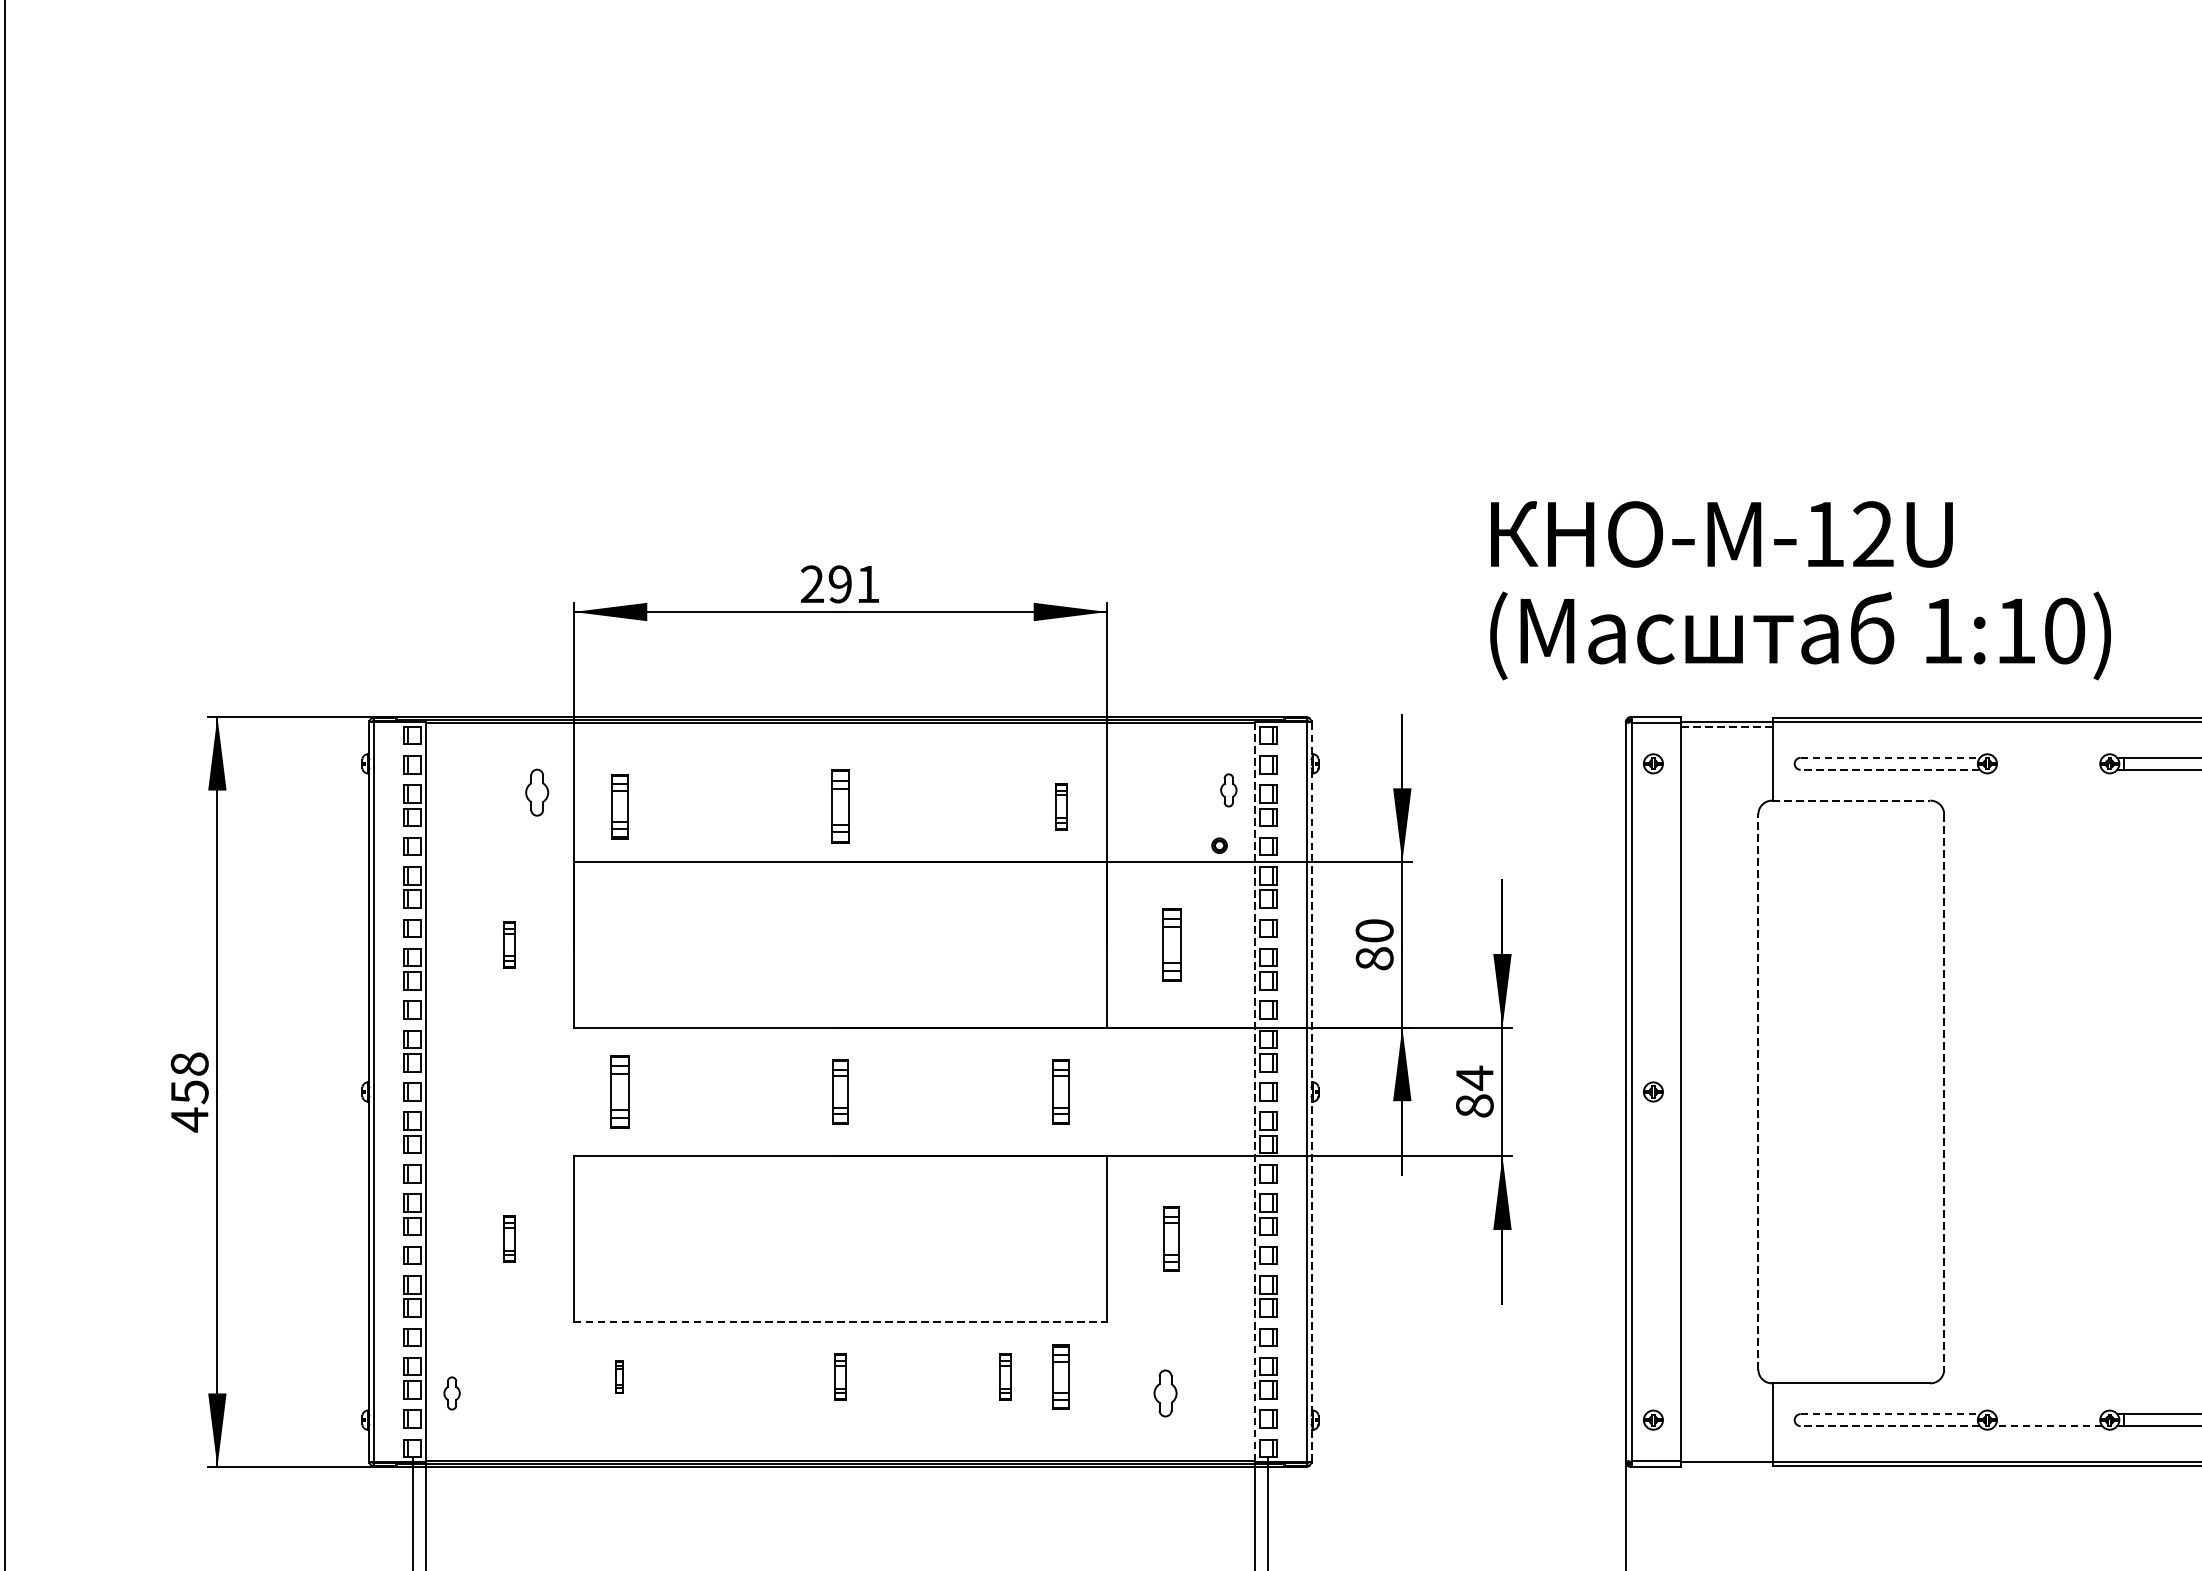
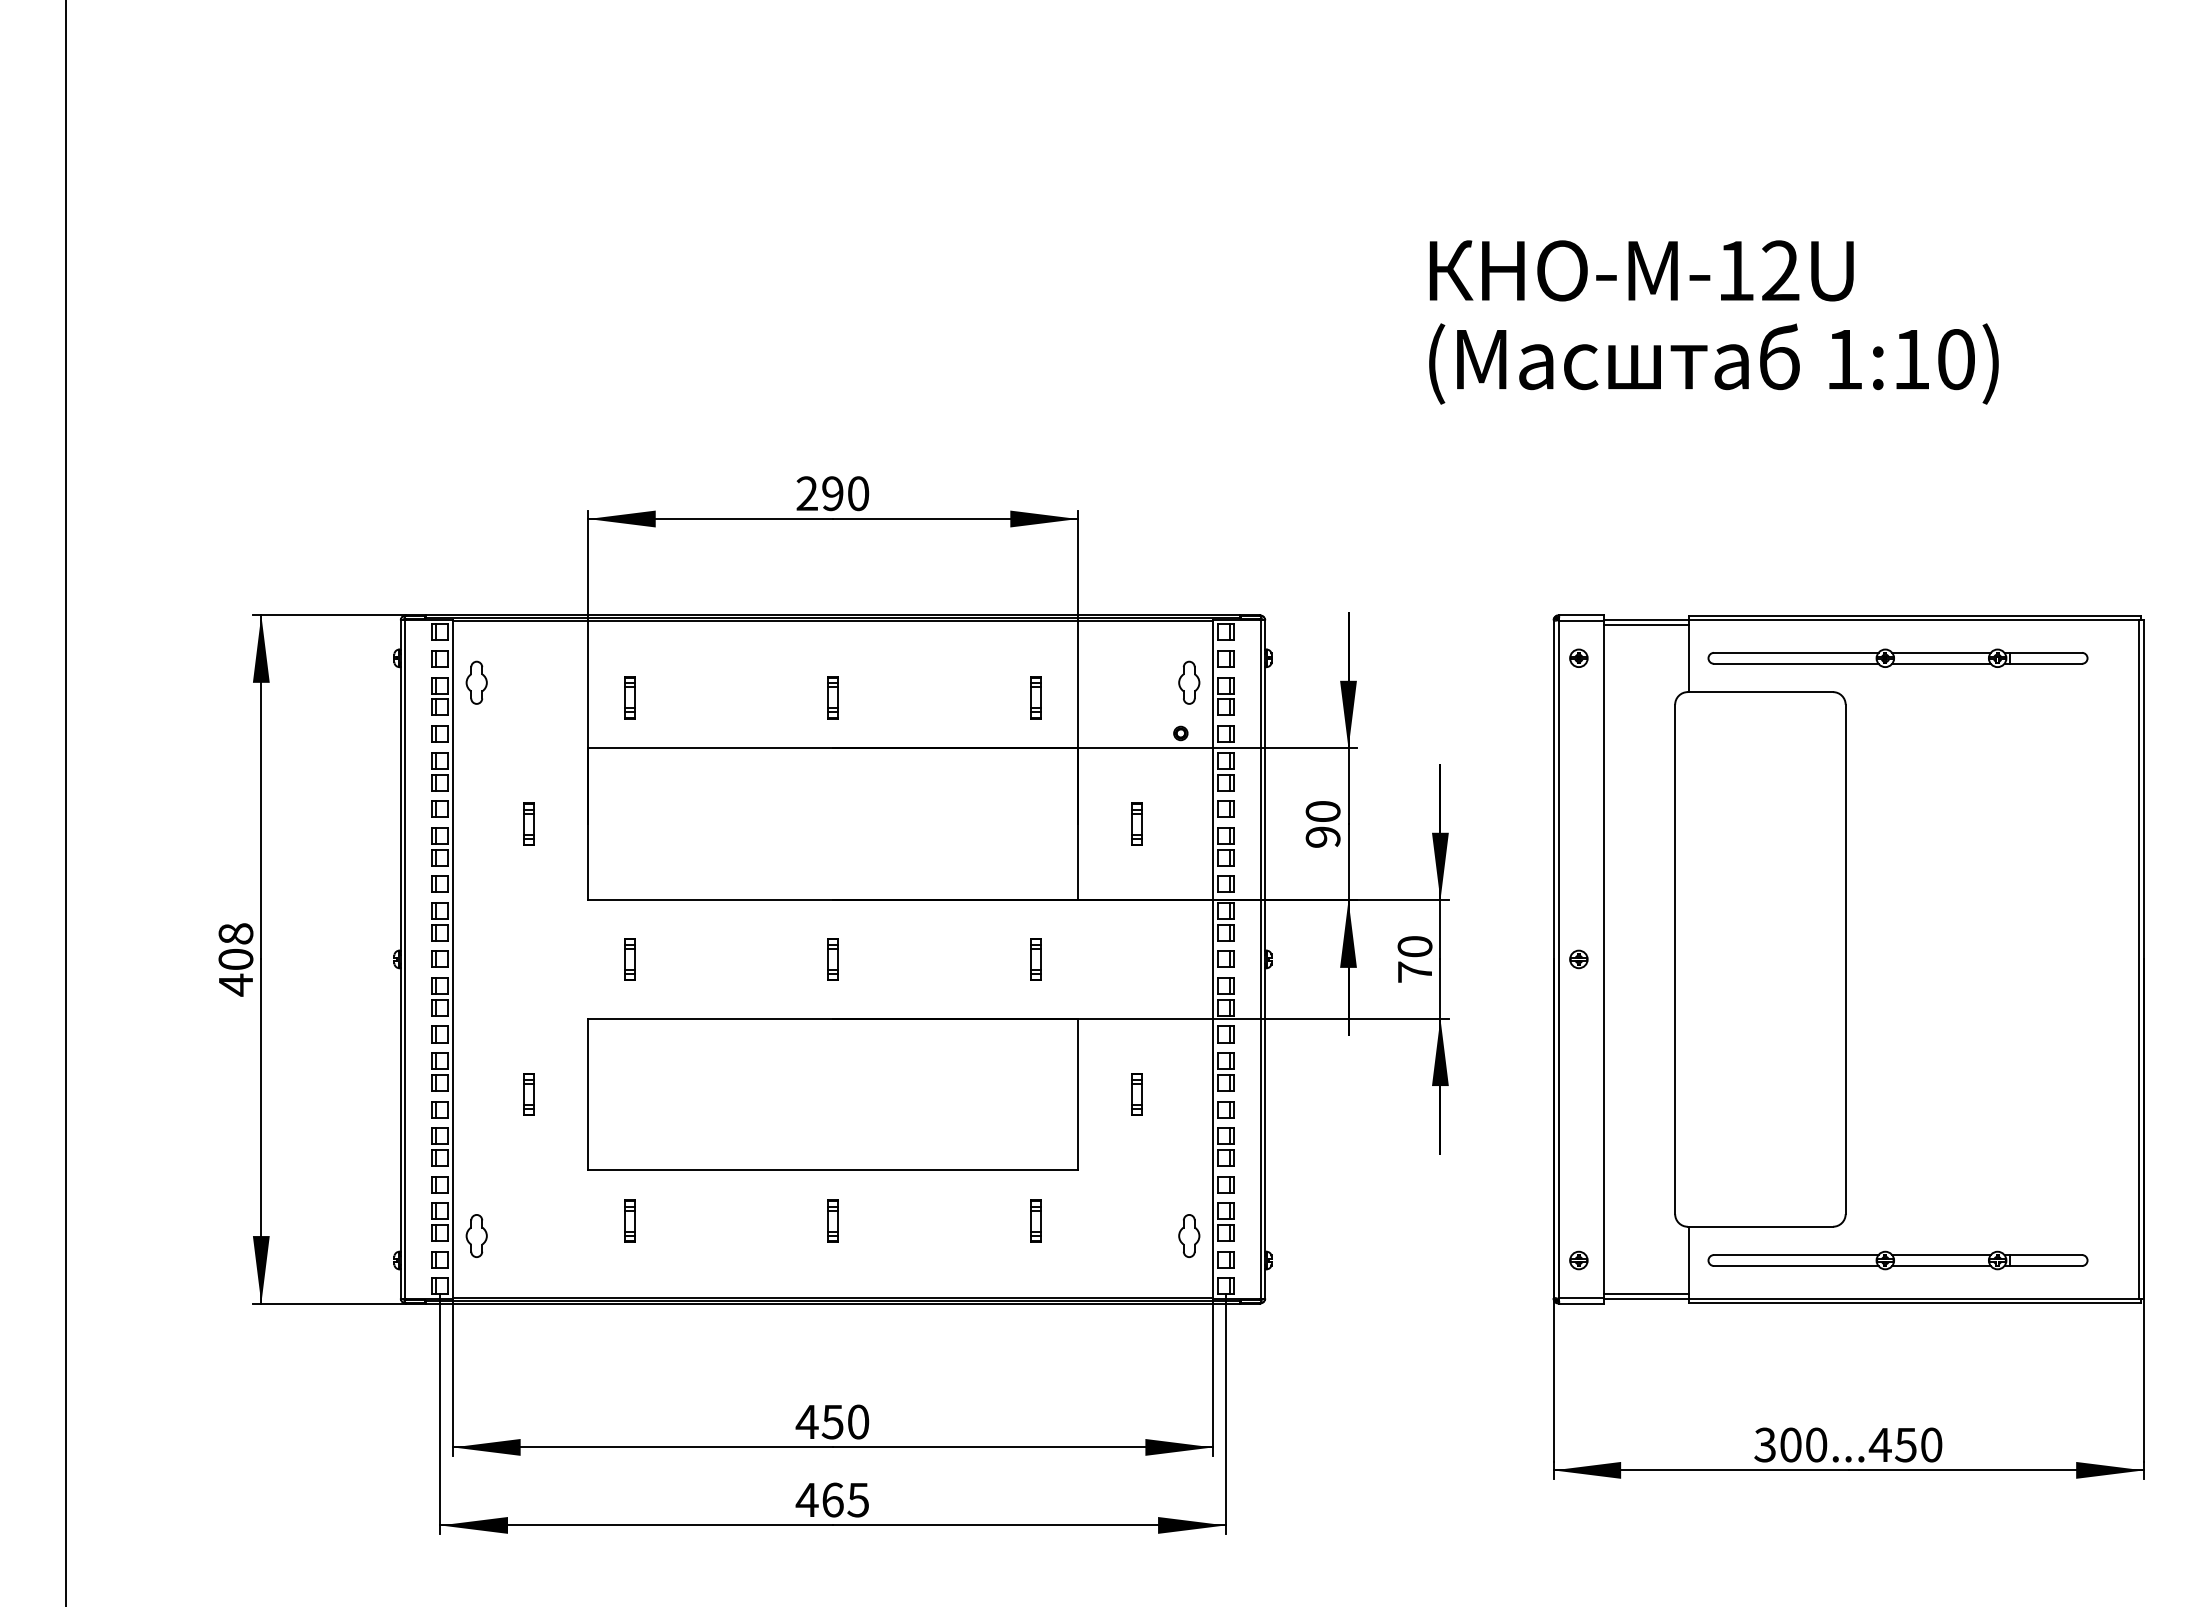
text: (868, 584) -> (858, 493), 291 -> 290
text: (1800, 590) -> (1713, 322), moved
line: (1727, 726) -> (1646, 624), dashed -> solid
line: (1890, 757) -> (1796, 652), dashed -> solid
line: (2048, 757) -> (1941, 652), added
line: (1889, 769) -> (1795, 663), dashed -> solid
line: (2048, 769) -> (1941, 663), added
part: (1229, 790) -> (1189, 682), size x1.43
part: (536, 792) -> (476, 682), moved
line: (1851, 801) -> (1760, 692), dashed -> solid
part: (618, 806) -> (629, 697), size x0.71
part: (839, 806) -> (832, 697), size x0.62
part: (1171, 943) -> (1136, 823), size x0.62
text: (1373, 958) -> (1322, 836), 80 -> 90
line: (1311, 1090) -> (1265, 958), dashed -> solid
text: (1474, 1090) -> (1414, 958), 84 -> 70
text: (189, 1092) -> (235, 959), 458 -> 408
part: (618, 1092) -> (629, 959), size x0.62
part: (839, 1092) -> (832, 959), size x0.71
part: (1061, 1092) -> (1035, 959), size x0.71
line: (1254, 1092) -> (1212, 959), dashed -> solid
line: (1758, 1092) -> (1675, 959), dashed -> solid
line: (1943, 1092) -> (1845, 959), dashed -> solid
part: (1171, 1239) -> (1136, 1094), size x0.71
line: (841, 1322) -> (833, 1170), dashed -> solid
part: (618, 1376) -> (629, 1220), size x1.43
part: (1004, 1376) -> (983, 1220), removed
part: (1061, 1376) -> (1035, 1220), size x0.71
part: (451, 1392) -> (476, 1235), size x1.43
part: (1165, 1392) -> (1189, 1235), moved
line: (1890, 1414) -> (1796, 1255), dashed -> solid
line: (2048, 1414) -> (1941, 1255), added
line: (1889, 1426) -> (1795, 1266), dashed -> solid
line: (2048, 1426) -> (1941, 1266), dashed -> solid
line: (1727, 1457) -> (1646, 1294), added

